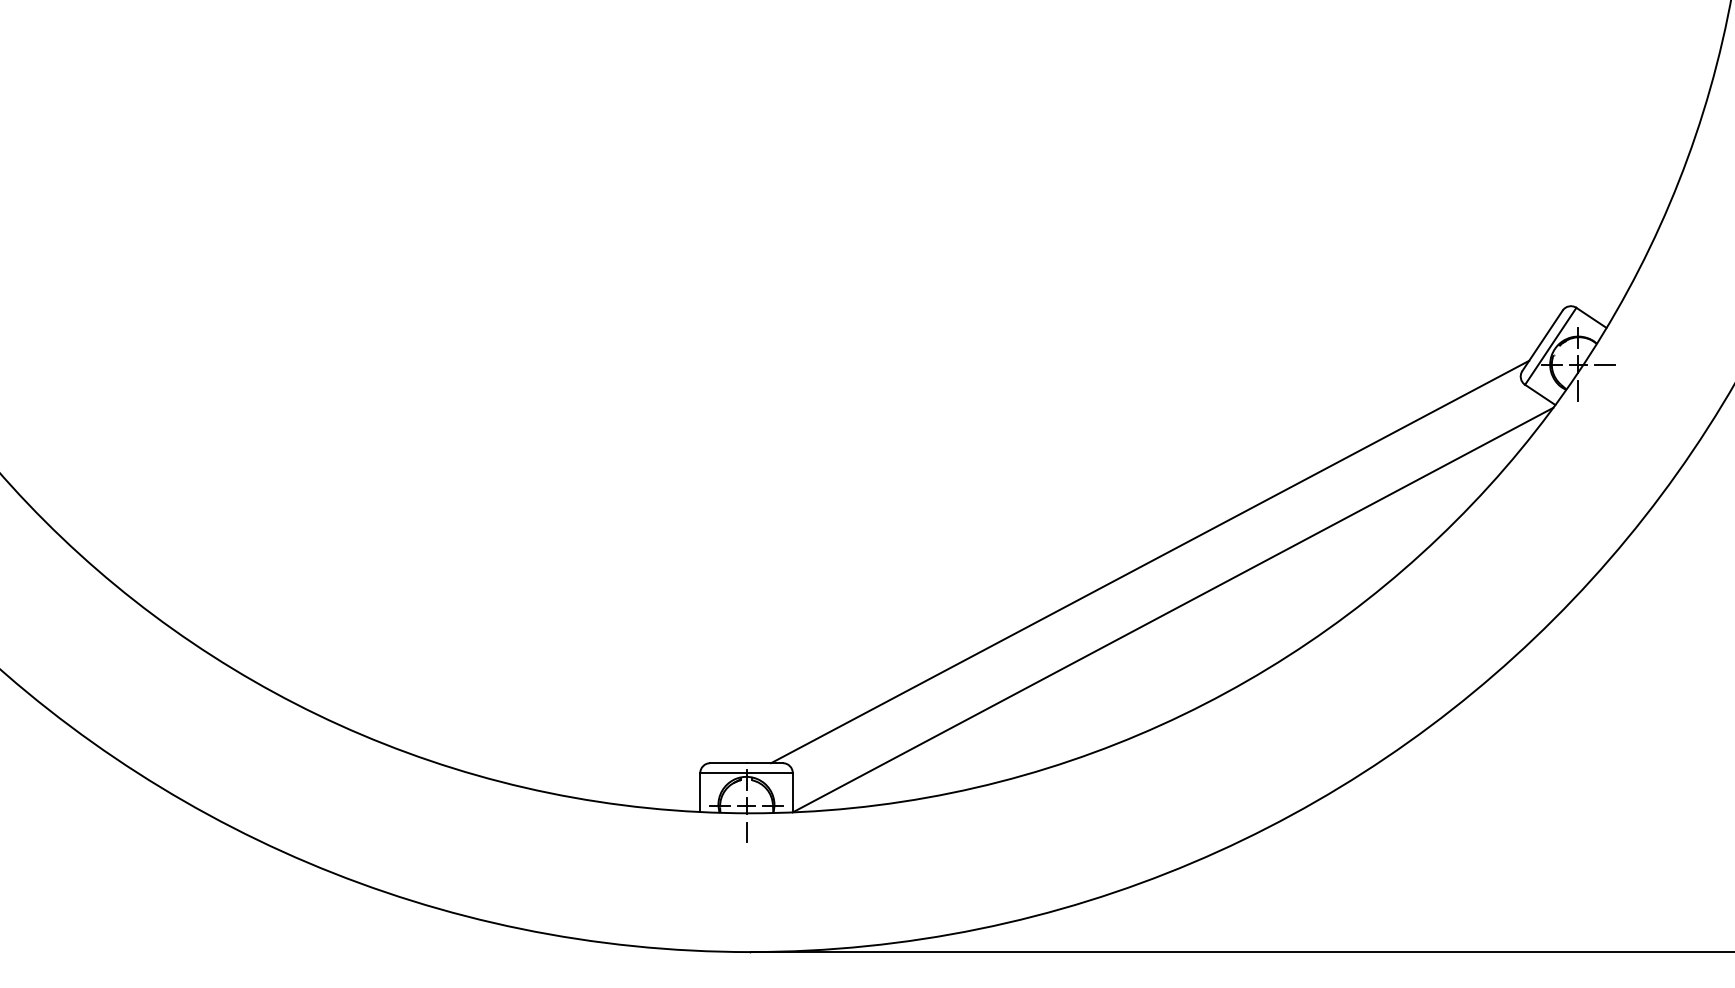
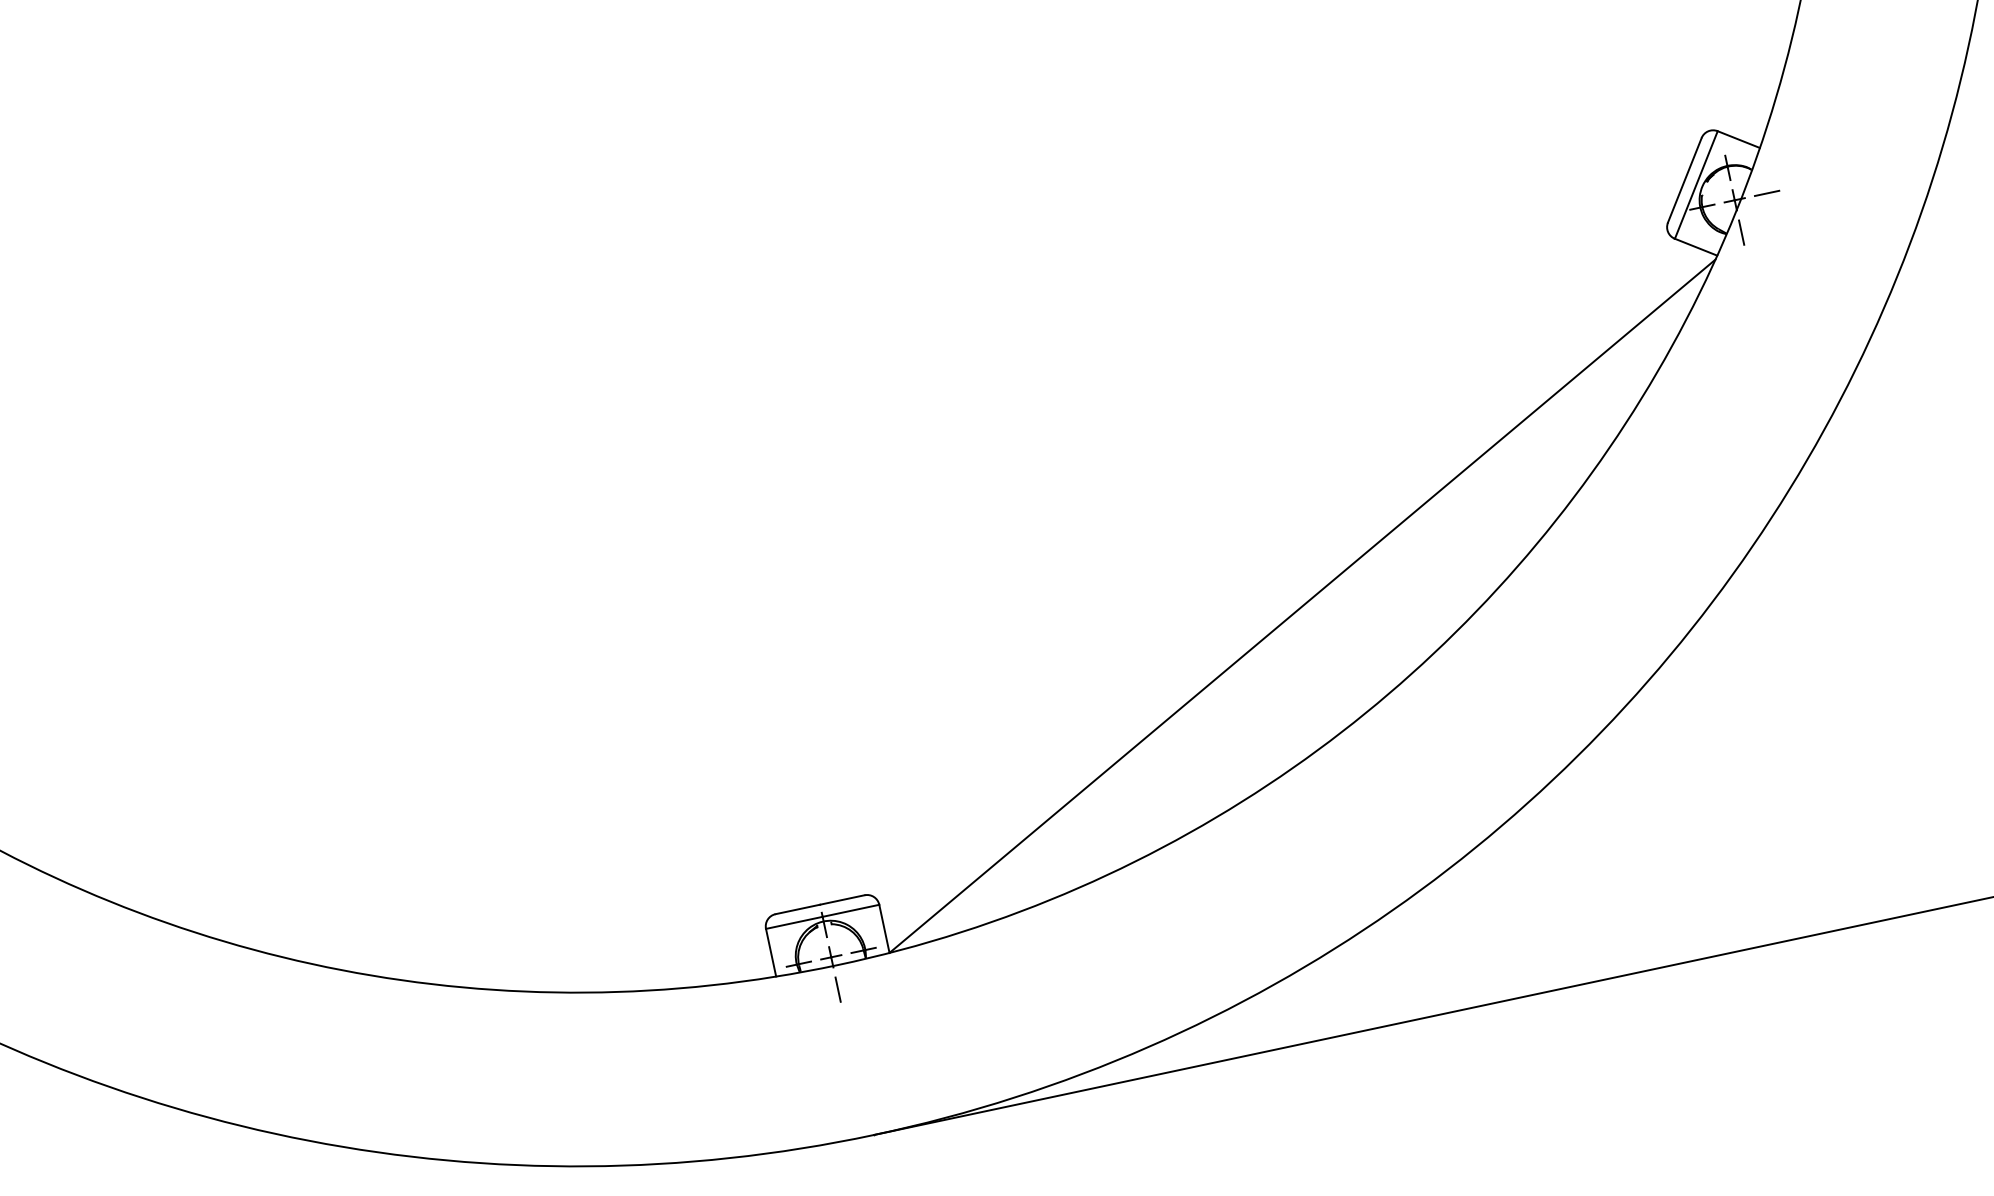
line: (1150, 561) -> (1262, 552), removed

